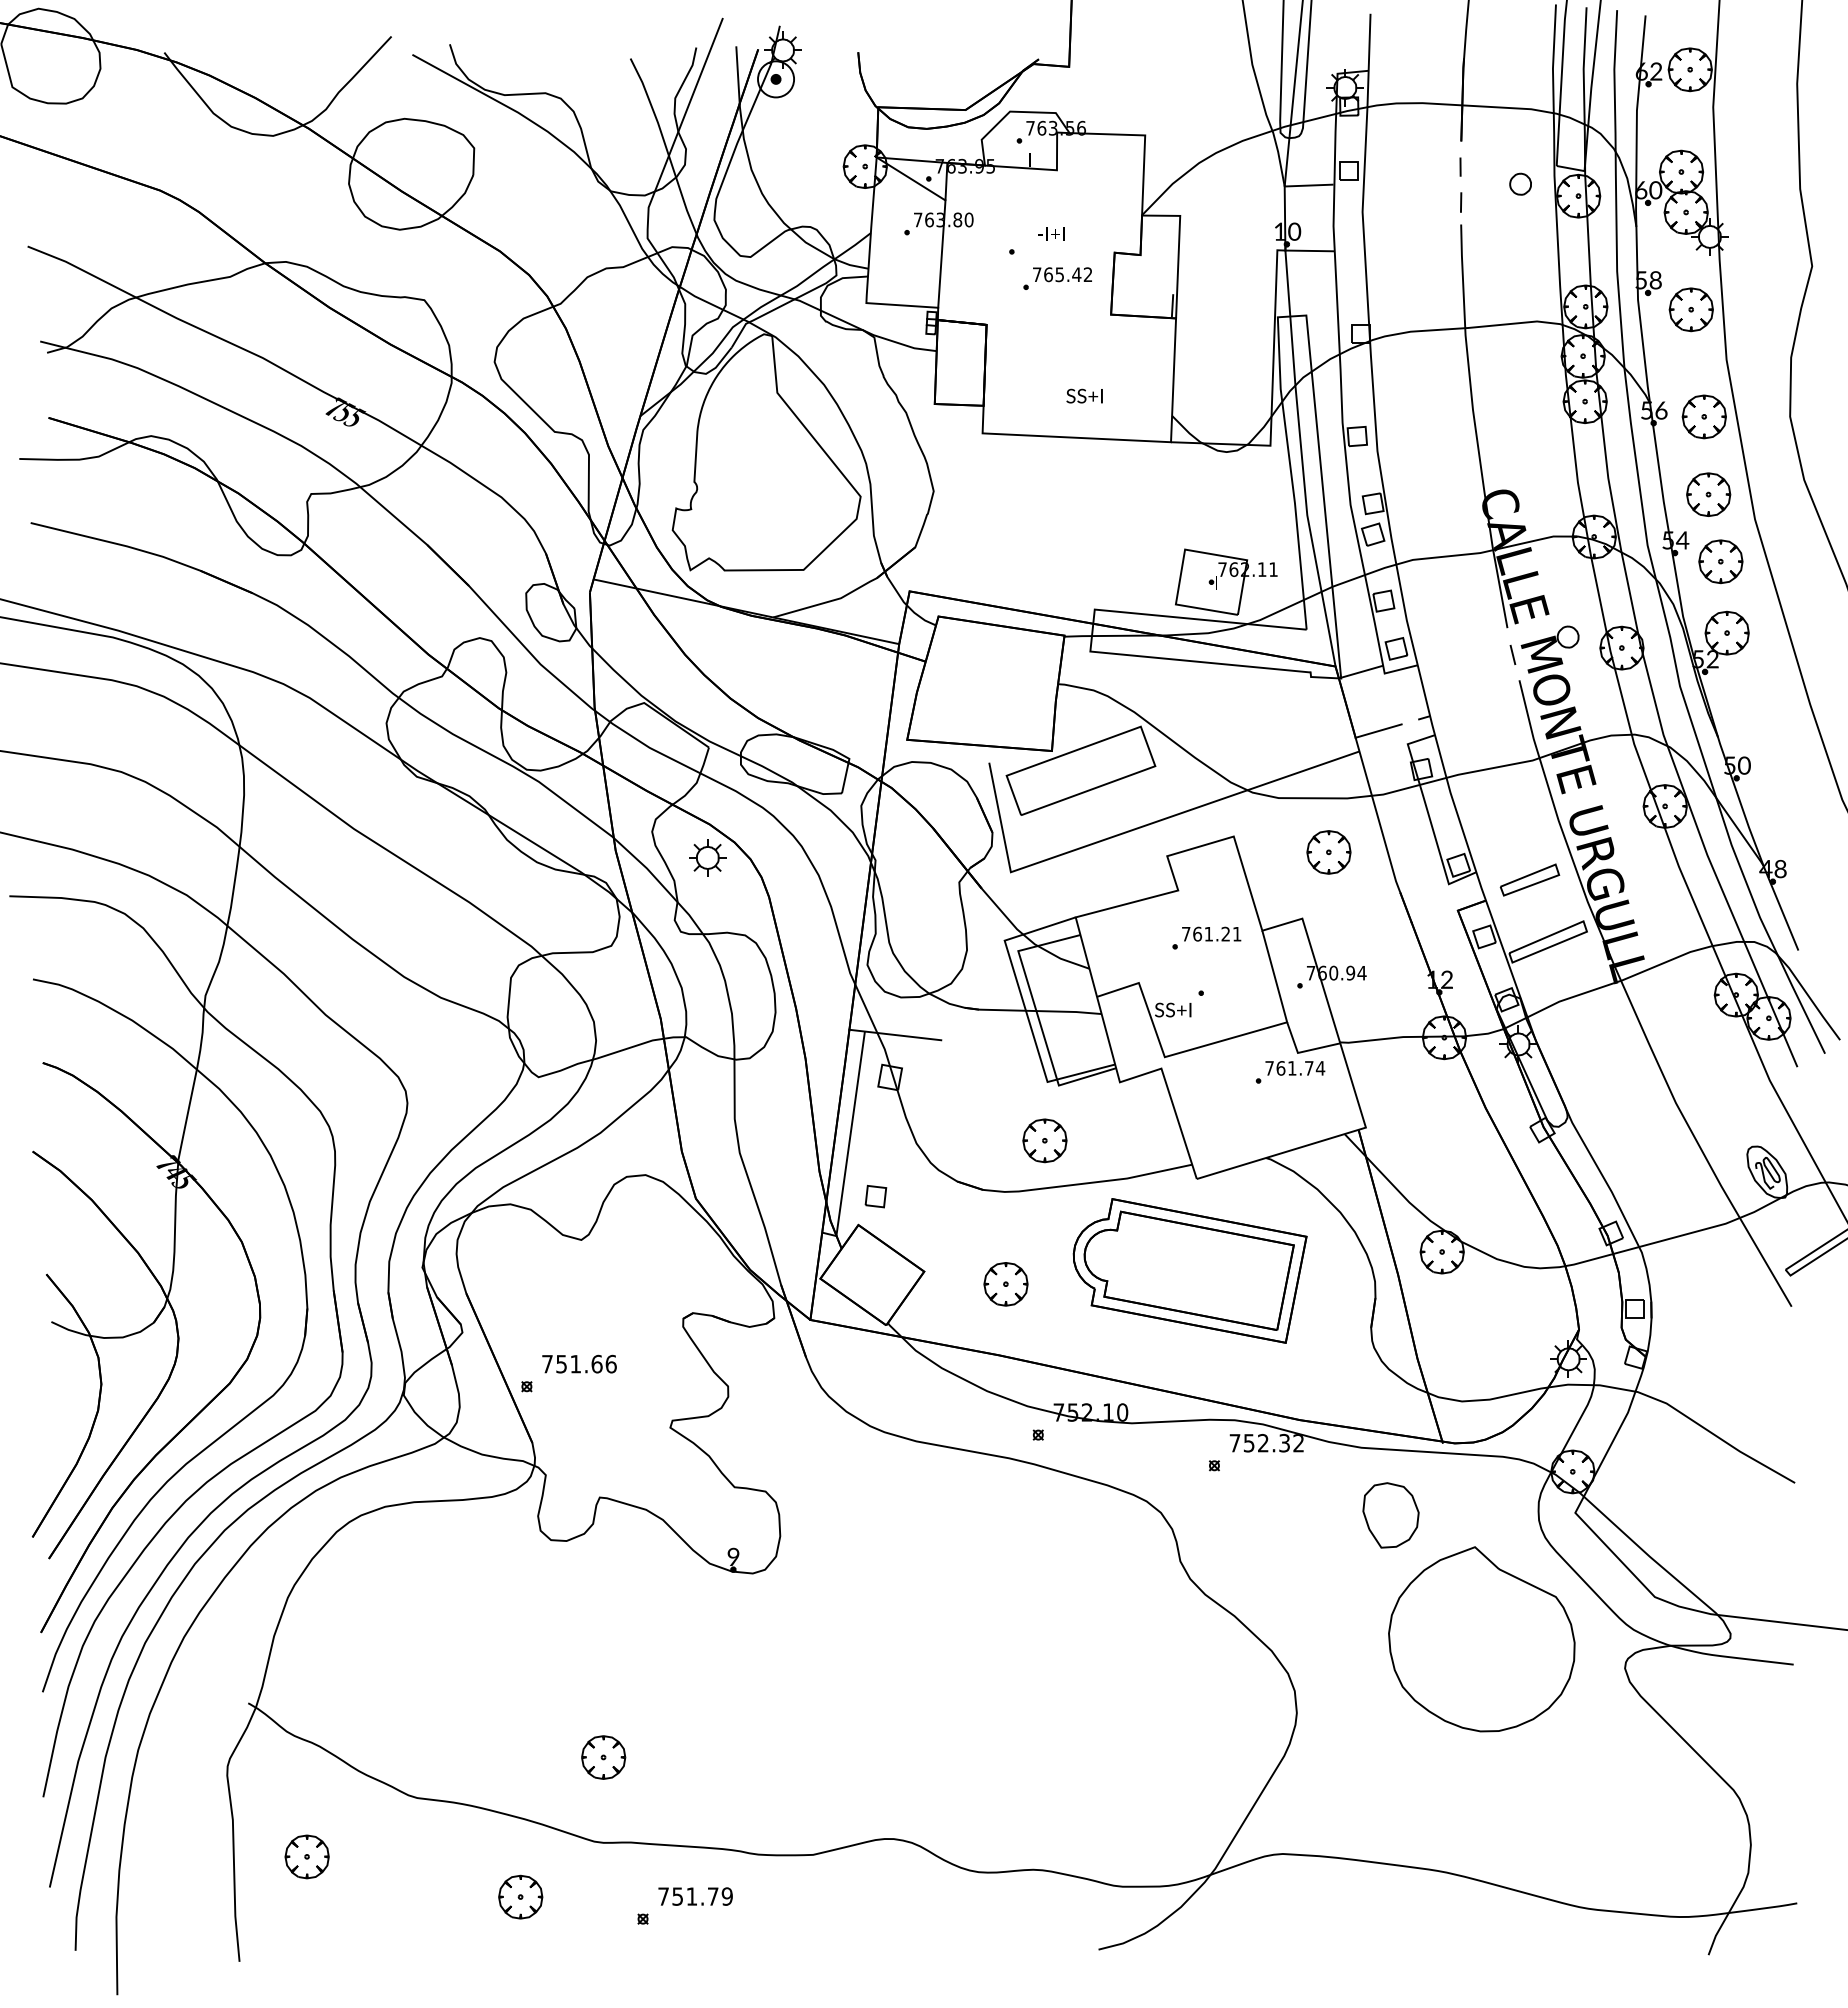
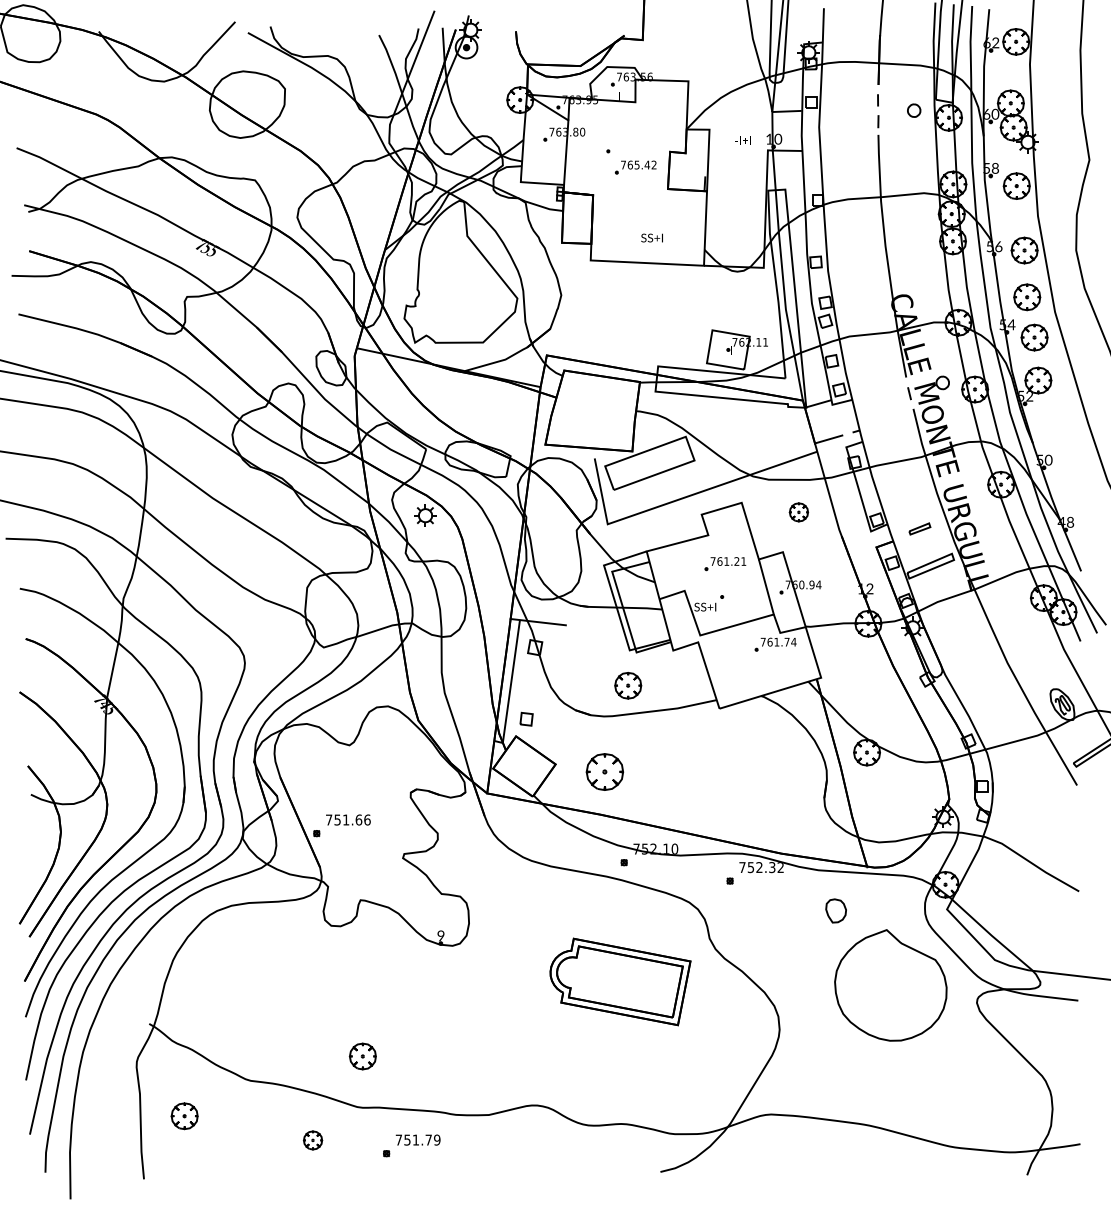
text: (1050, 233) -> (742, 140), moved
part: (1328, 852) -> (798, 512), size x0.7
part: (1529, 879) -> (919, 528), size x0.6
part: (1190, 1270) -> (620, 981), moved
part: (1005, 1283) -> (604, 771), size x1.4
part: (1389, 1514) -> (835, 910), size x0.6
part: (519, 1897) -> (312, 1140), size x0.7

